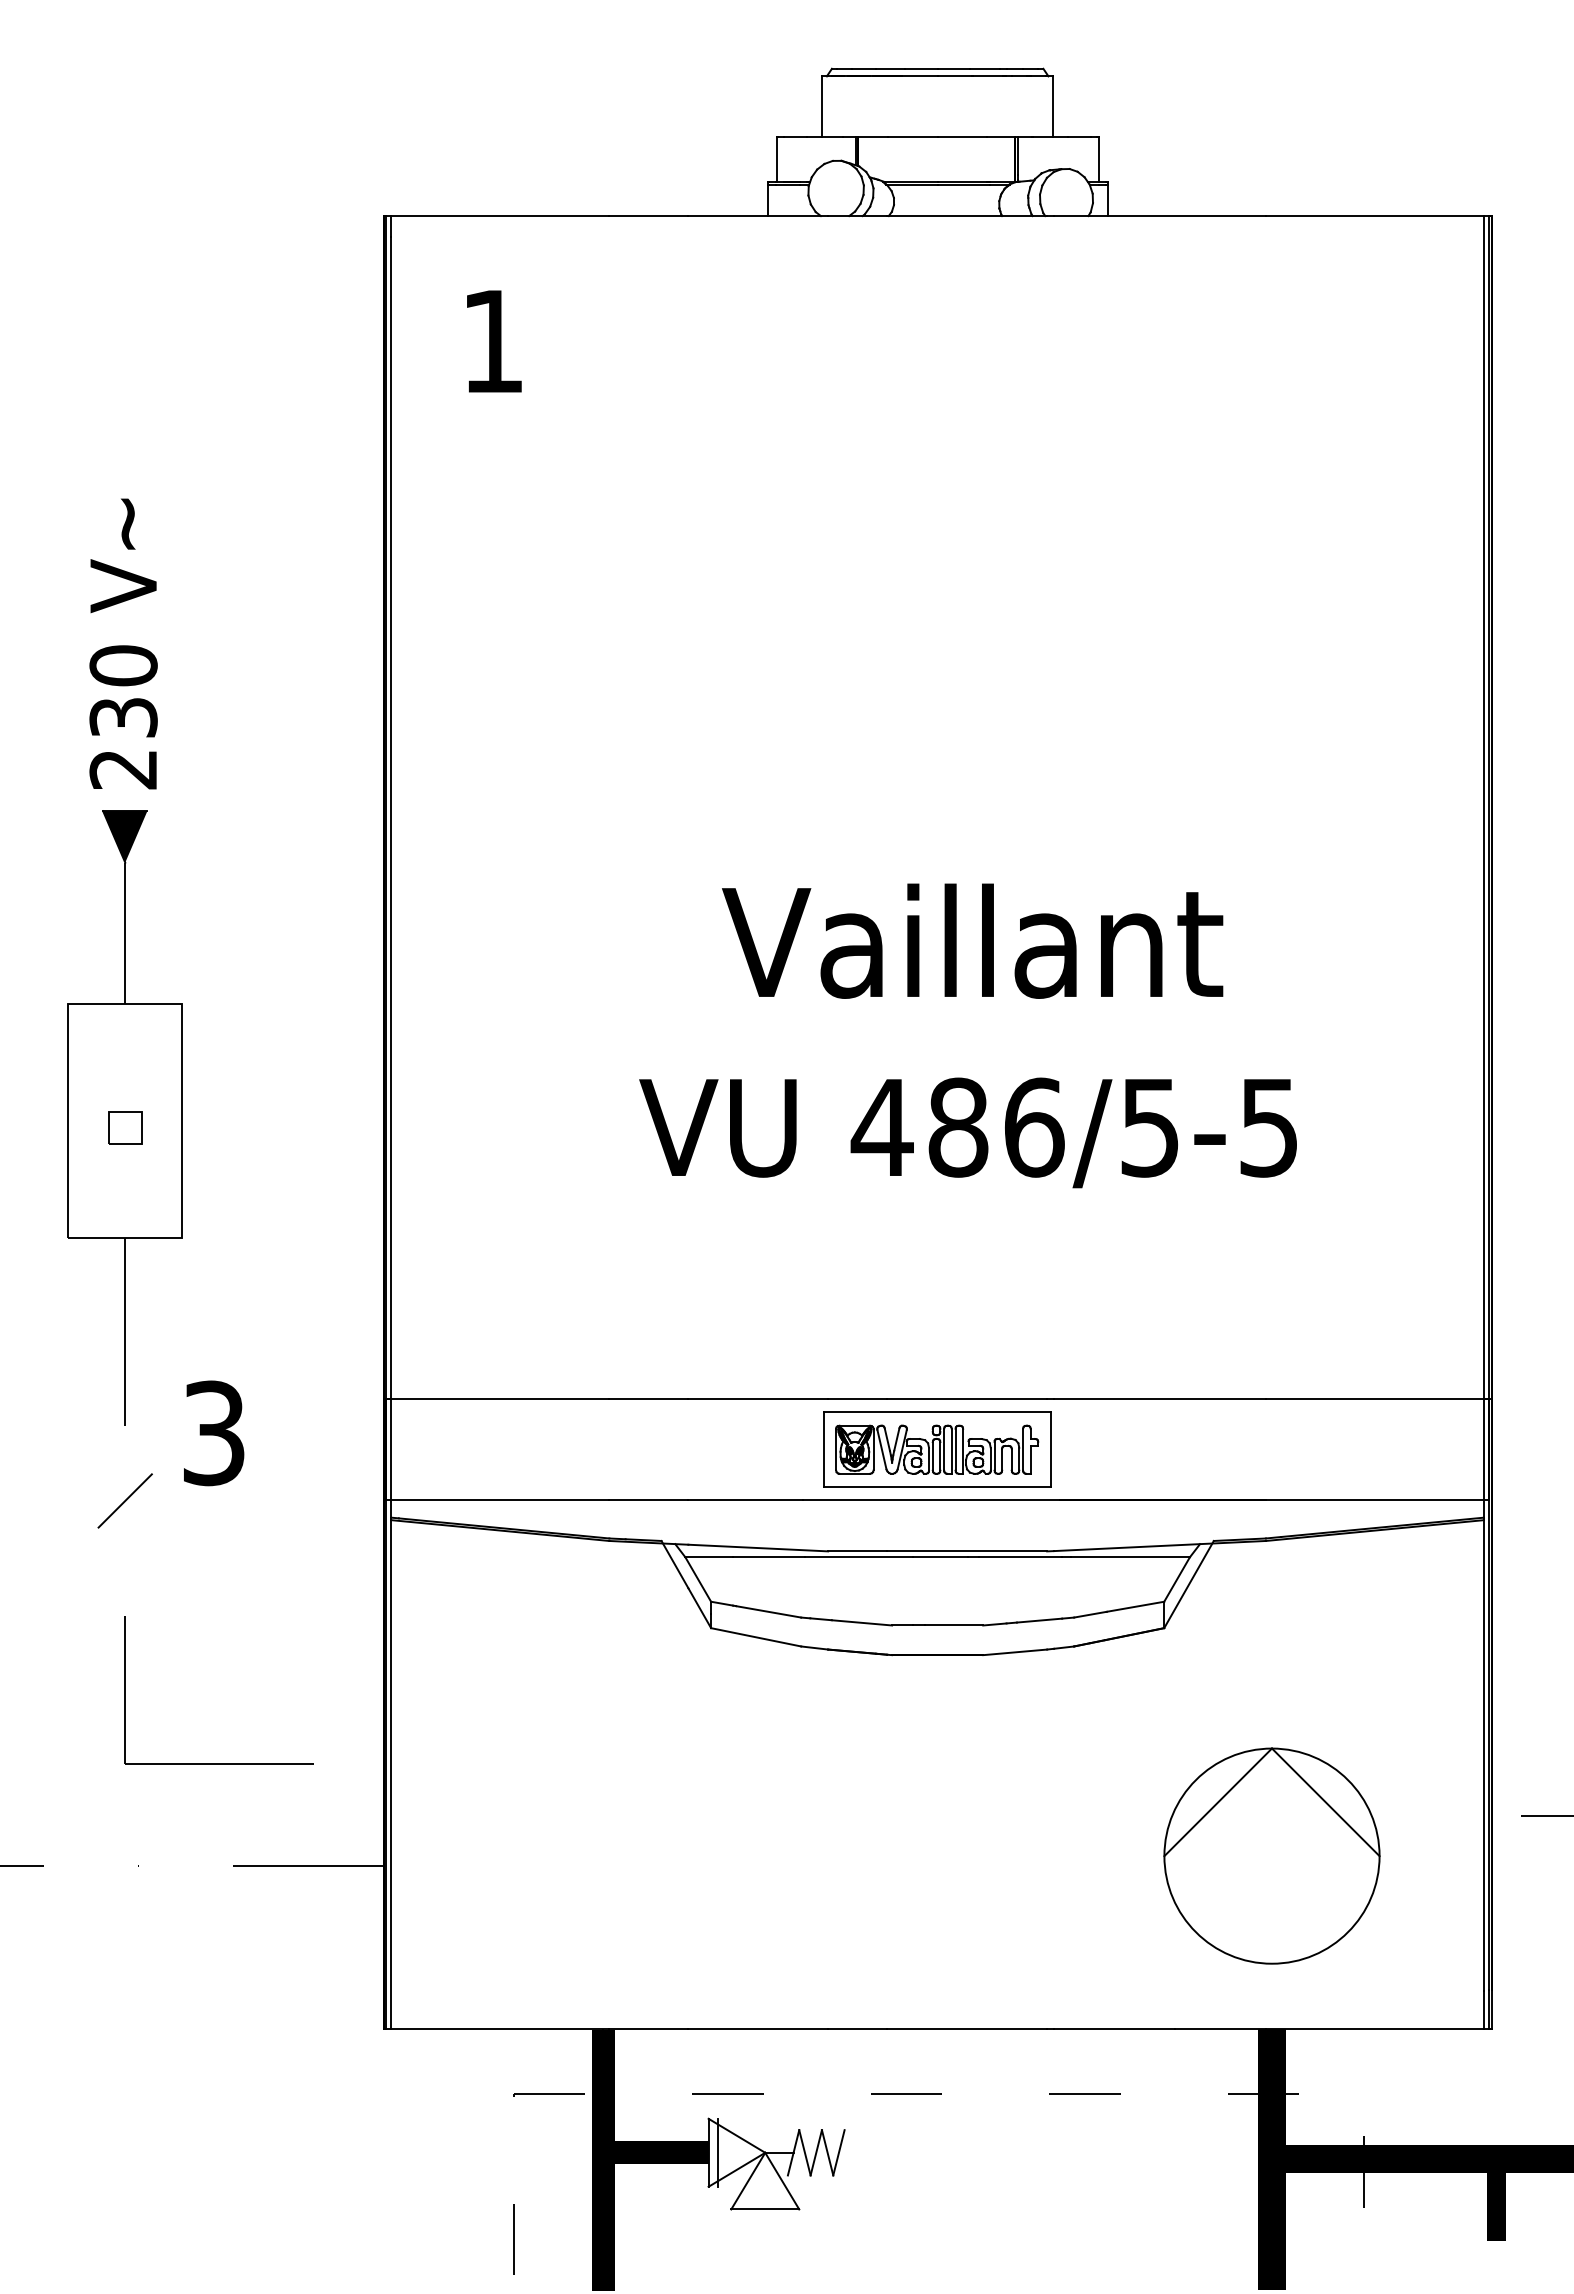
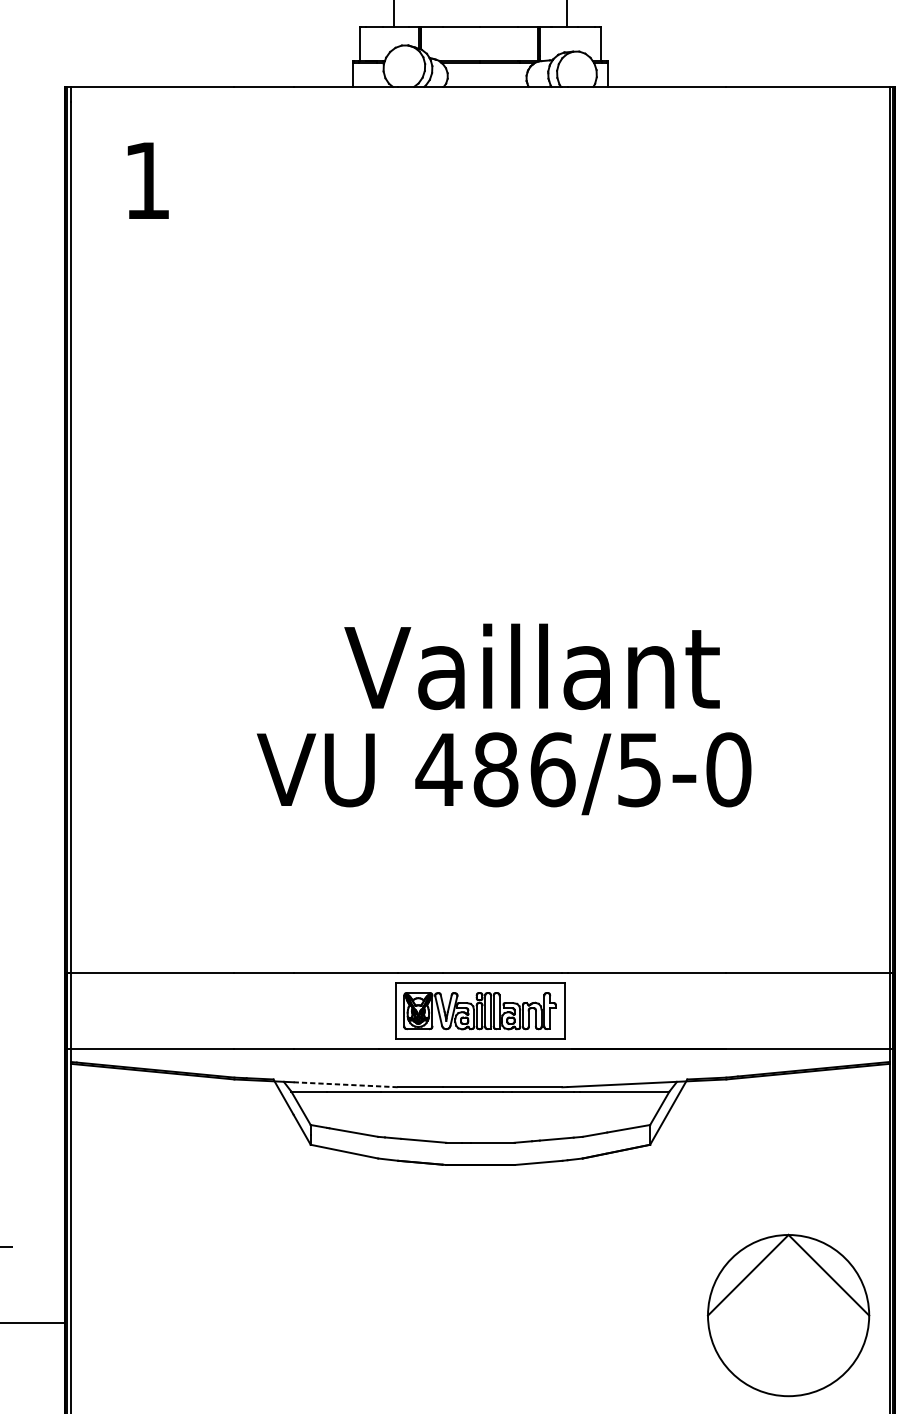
text: (972, 940) -> (532, 666), moved
text: (1269, 1127) -> (729, 769), 486/5-5 -> 486/5-0
line: (758, 1548) -> (346, 1085), solid -> dashed
part: (1271, 1855) -> (788, 1315), moved

